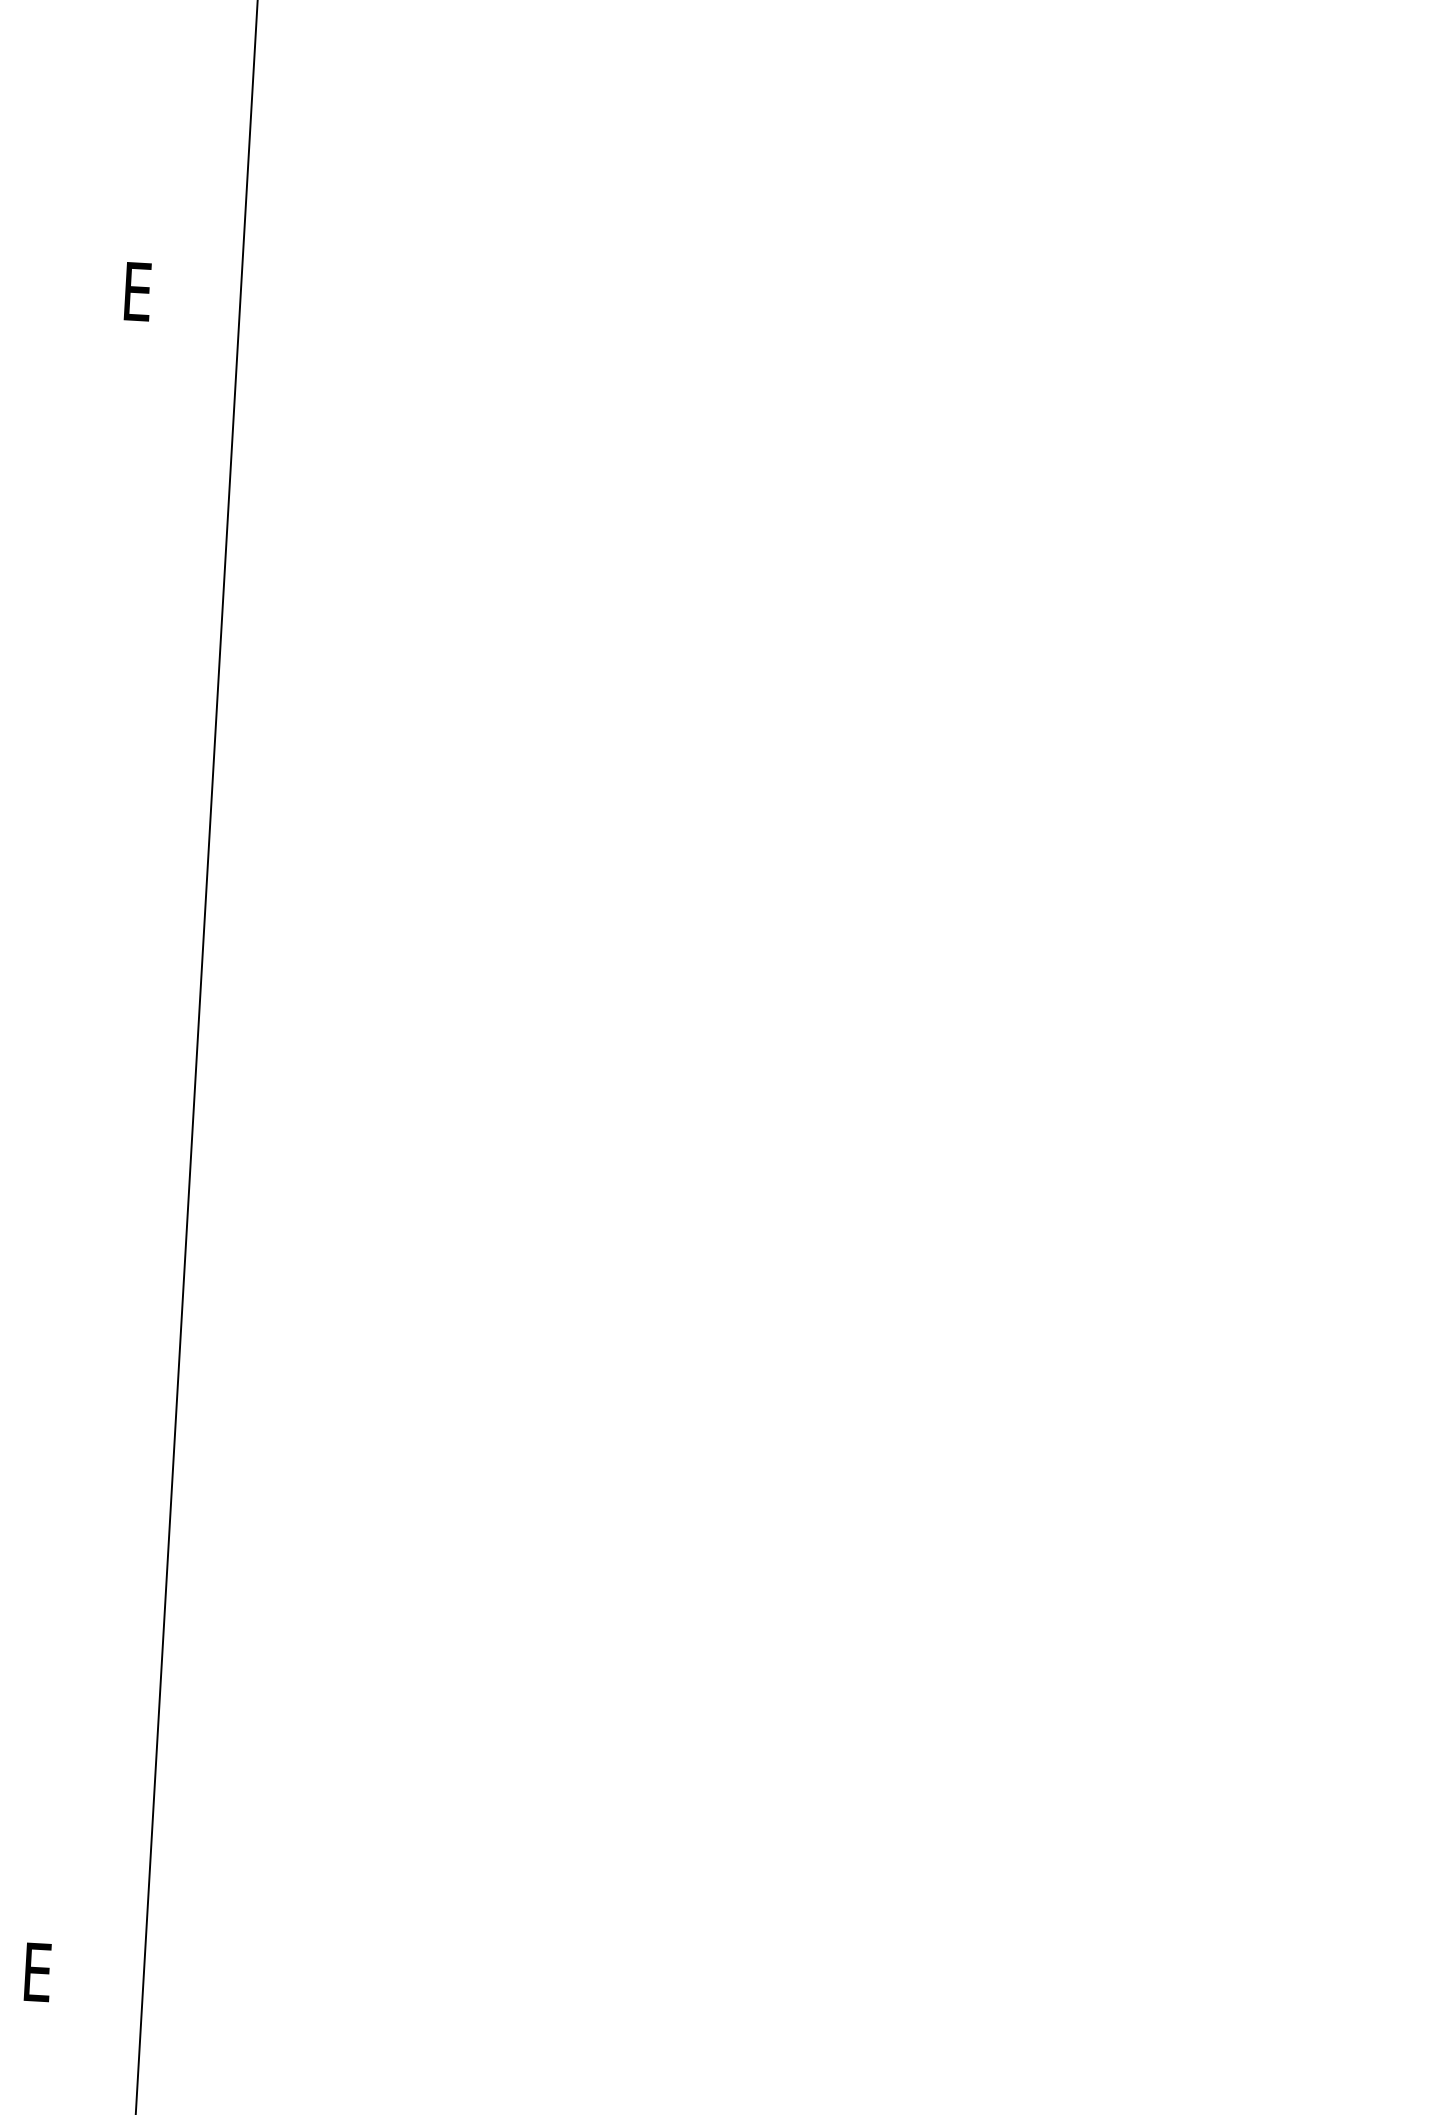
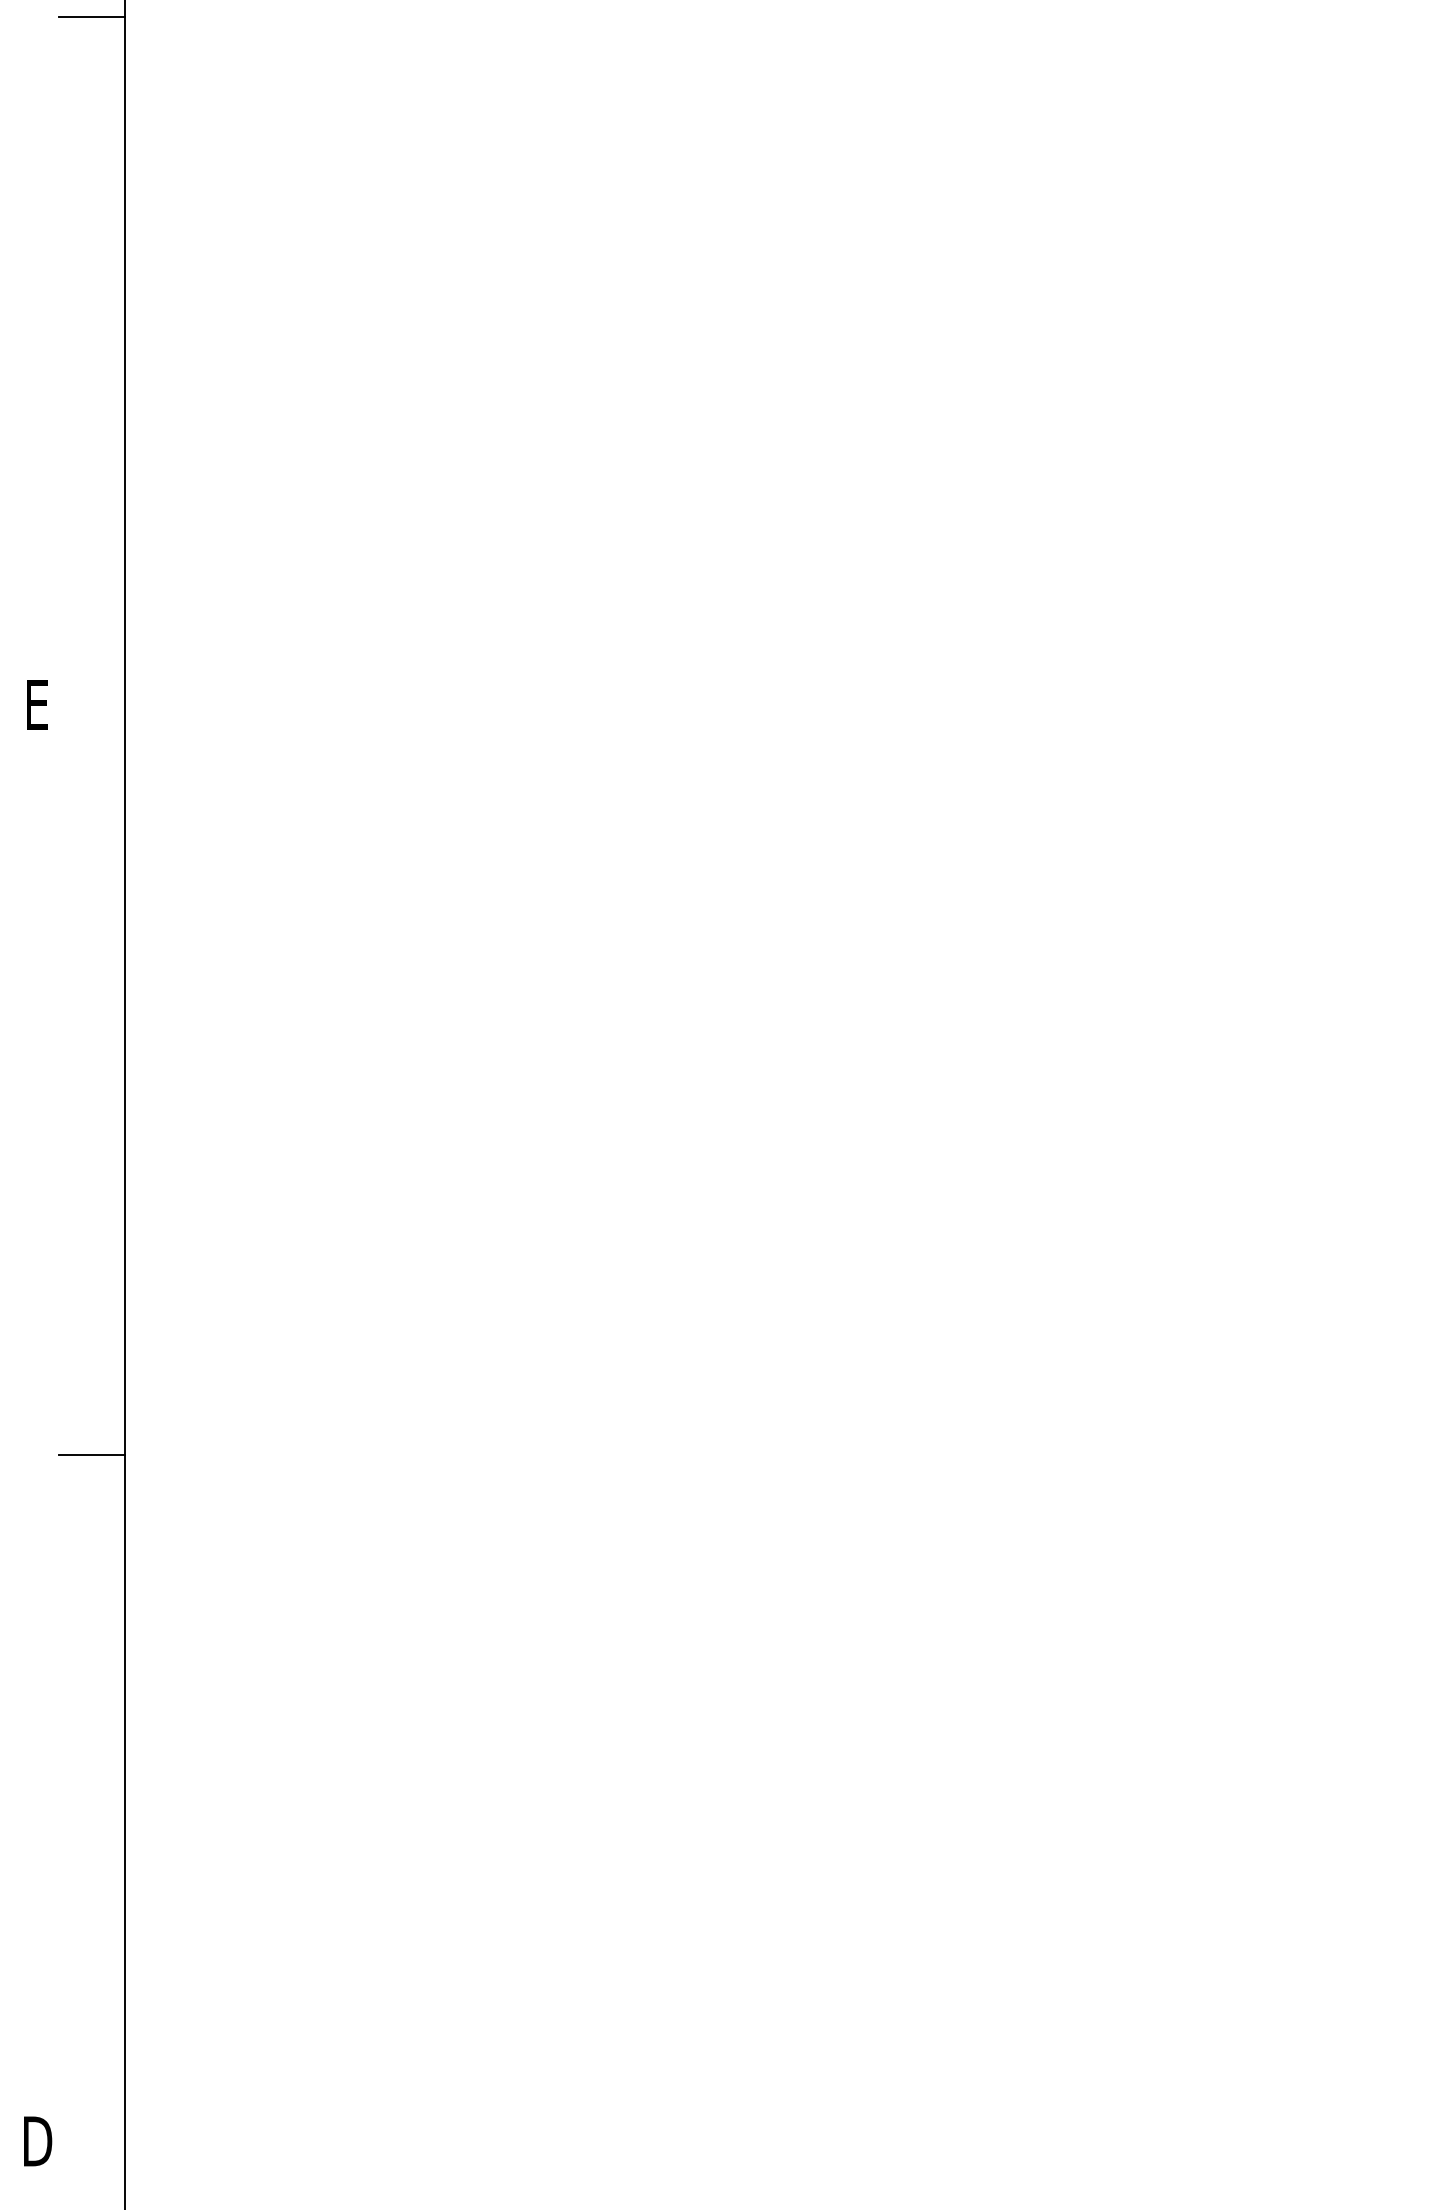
line: (150, 1173) -> (91, 1455), added
text: (42, 1972) -> (38, 2141), E -> D

